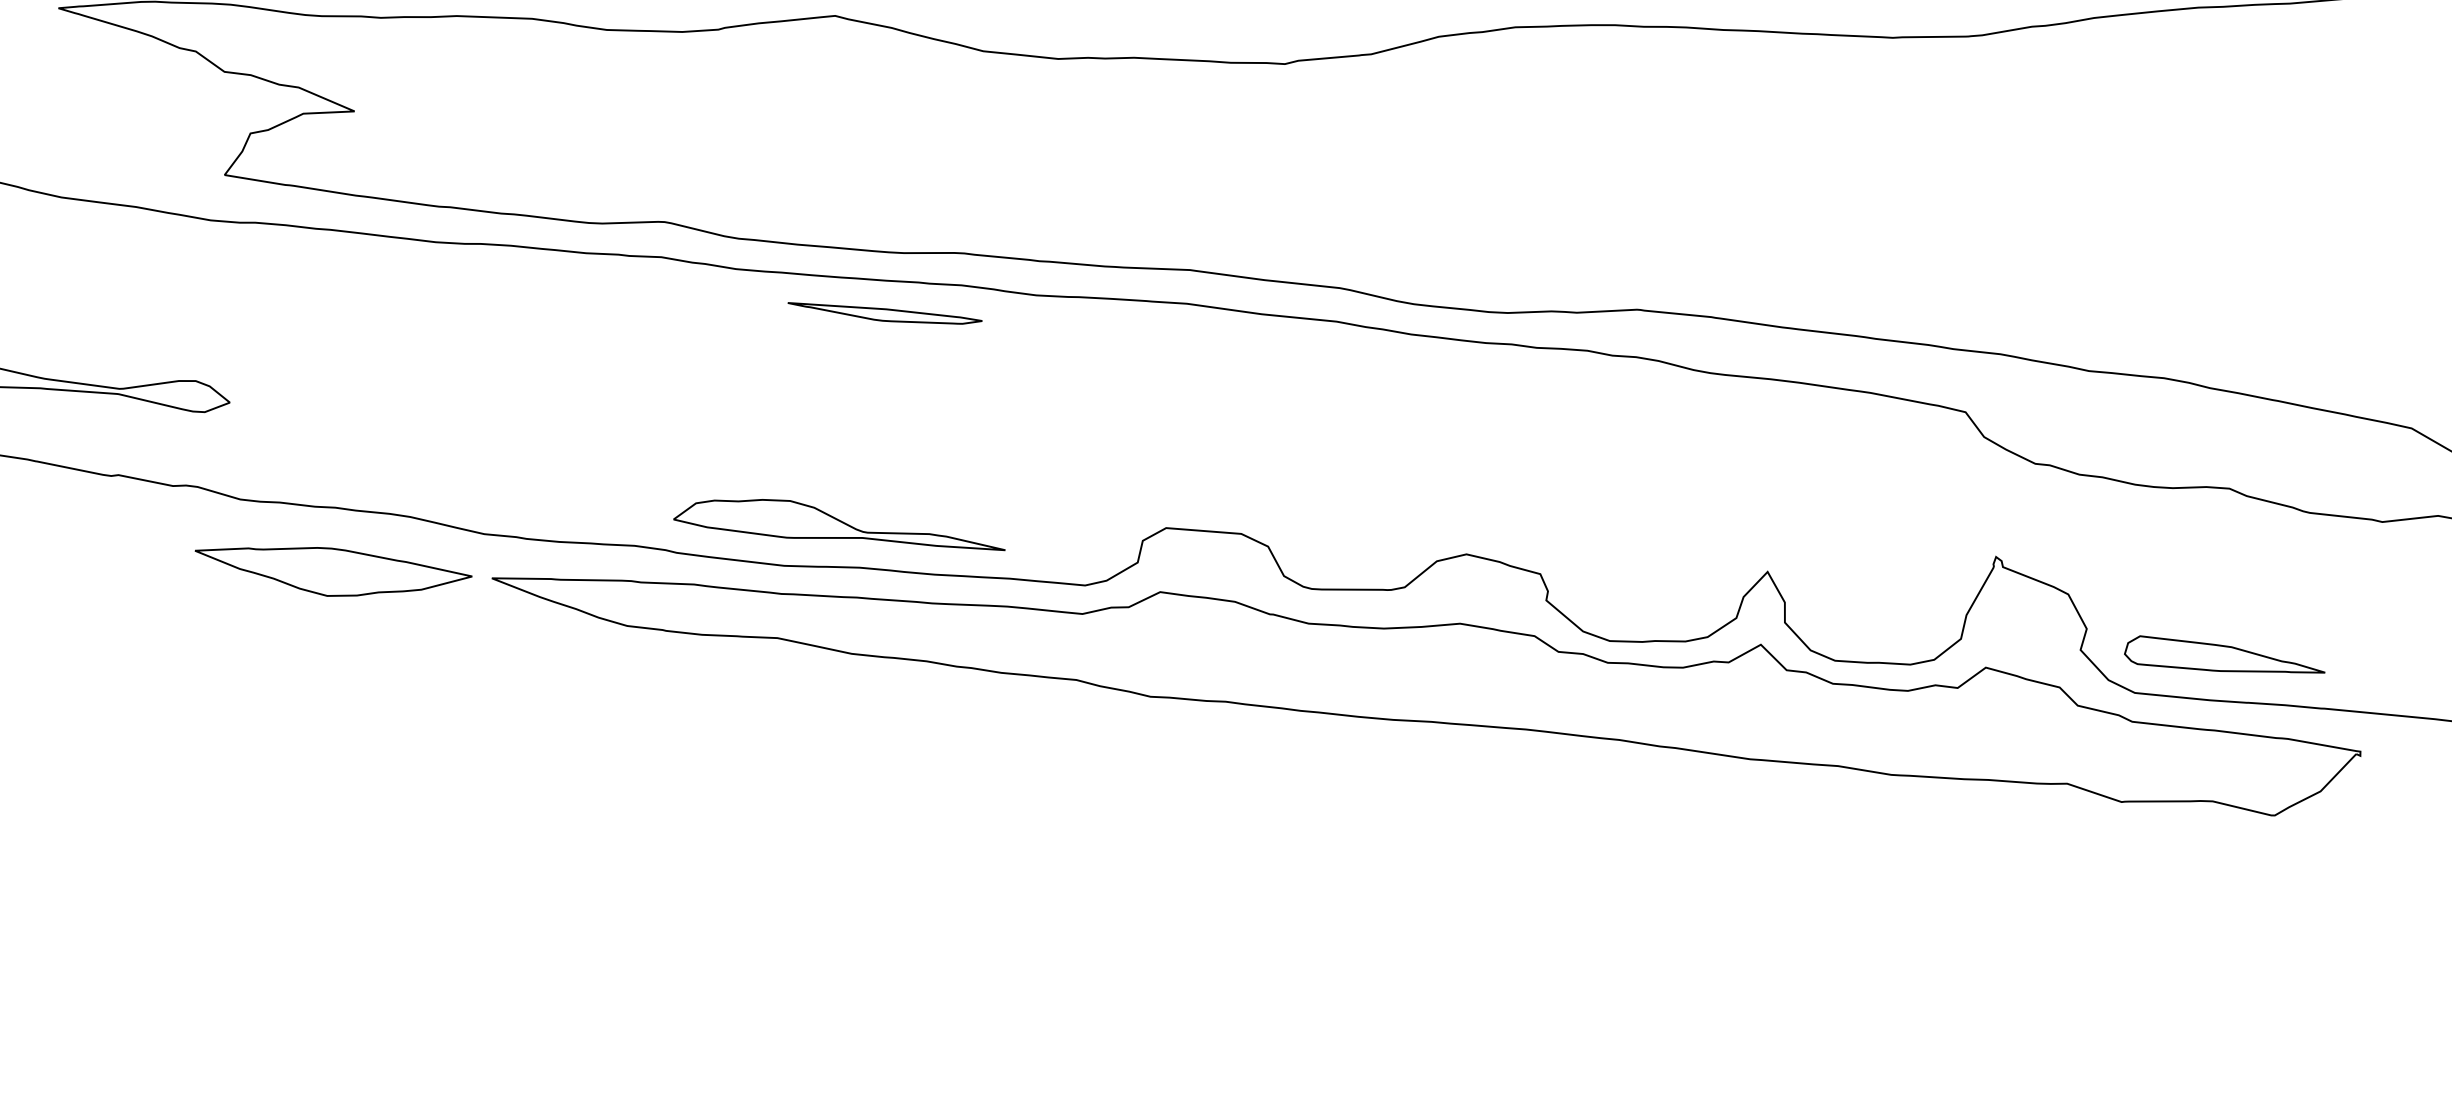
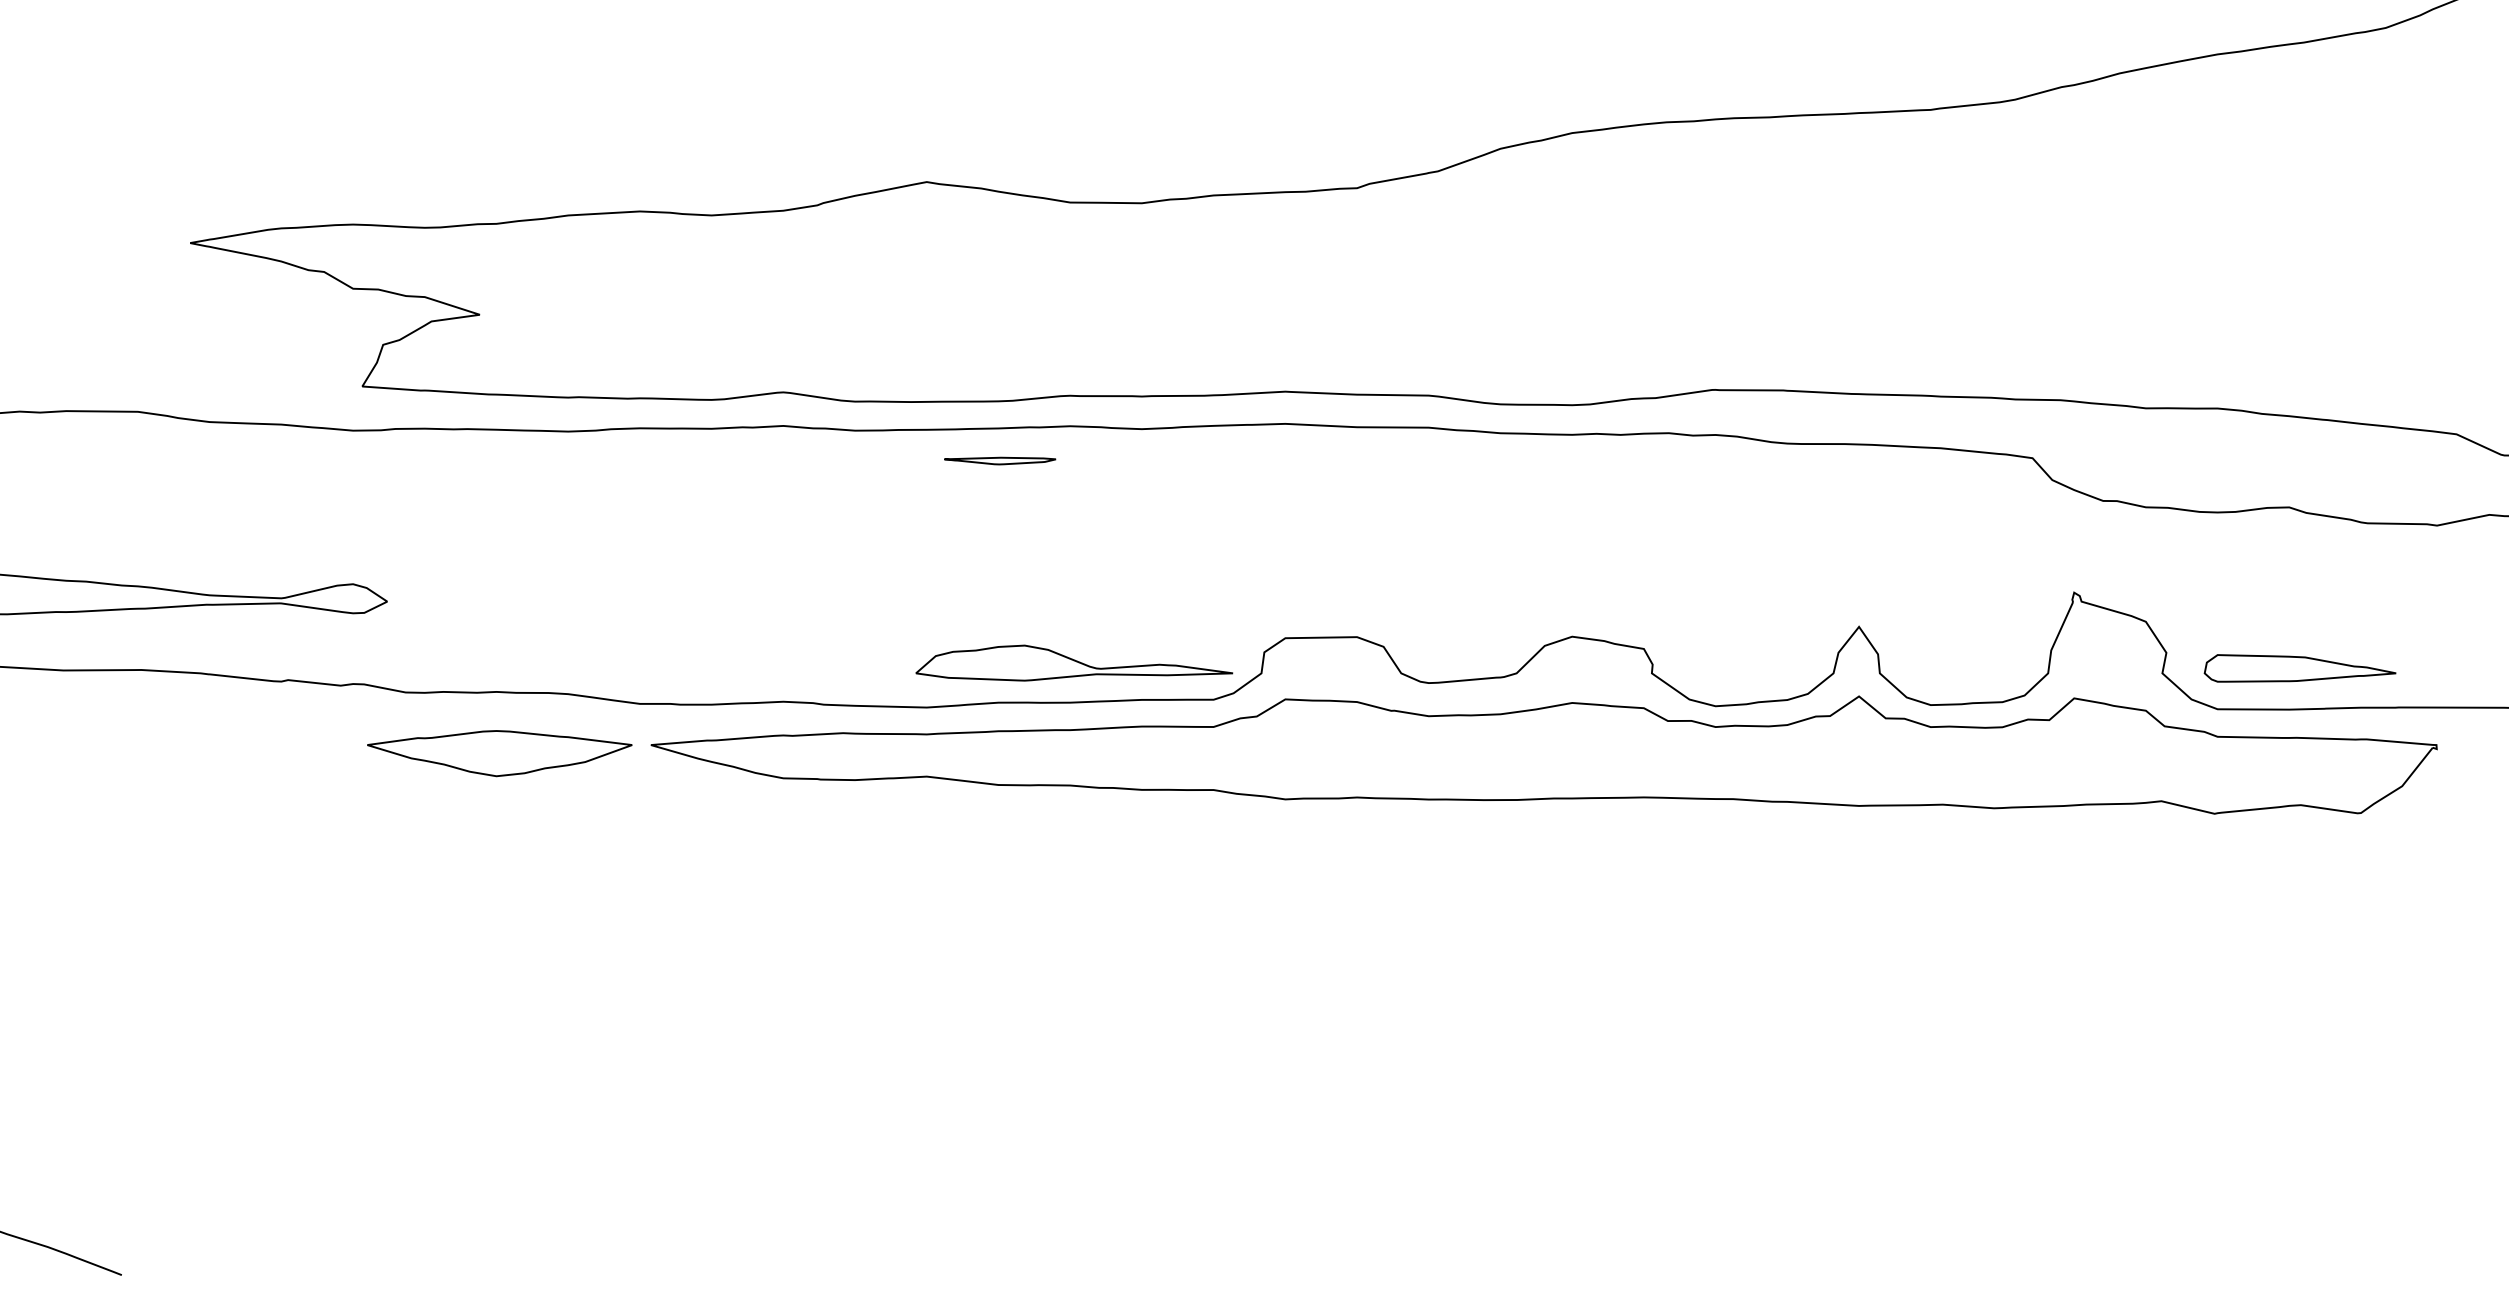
part: (885, 314) -> (1000, 460), size x0.6
part: (840, 523) -> (1074, 662), moved

